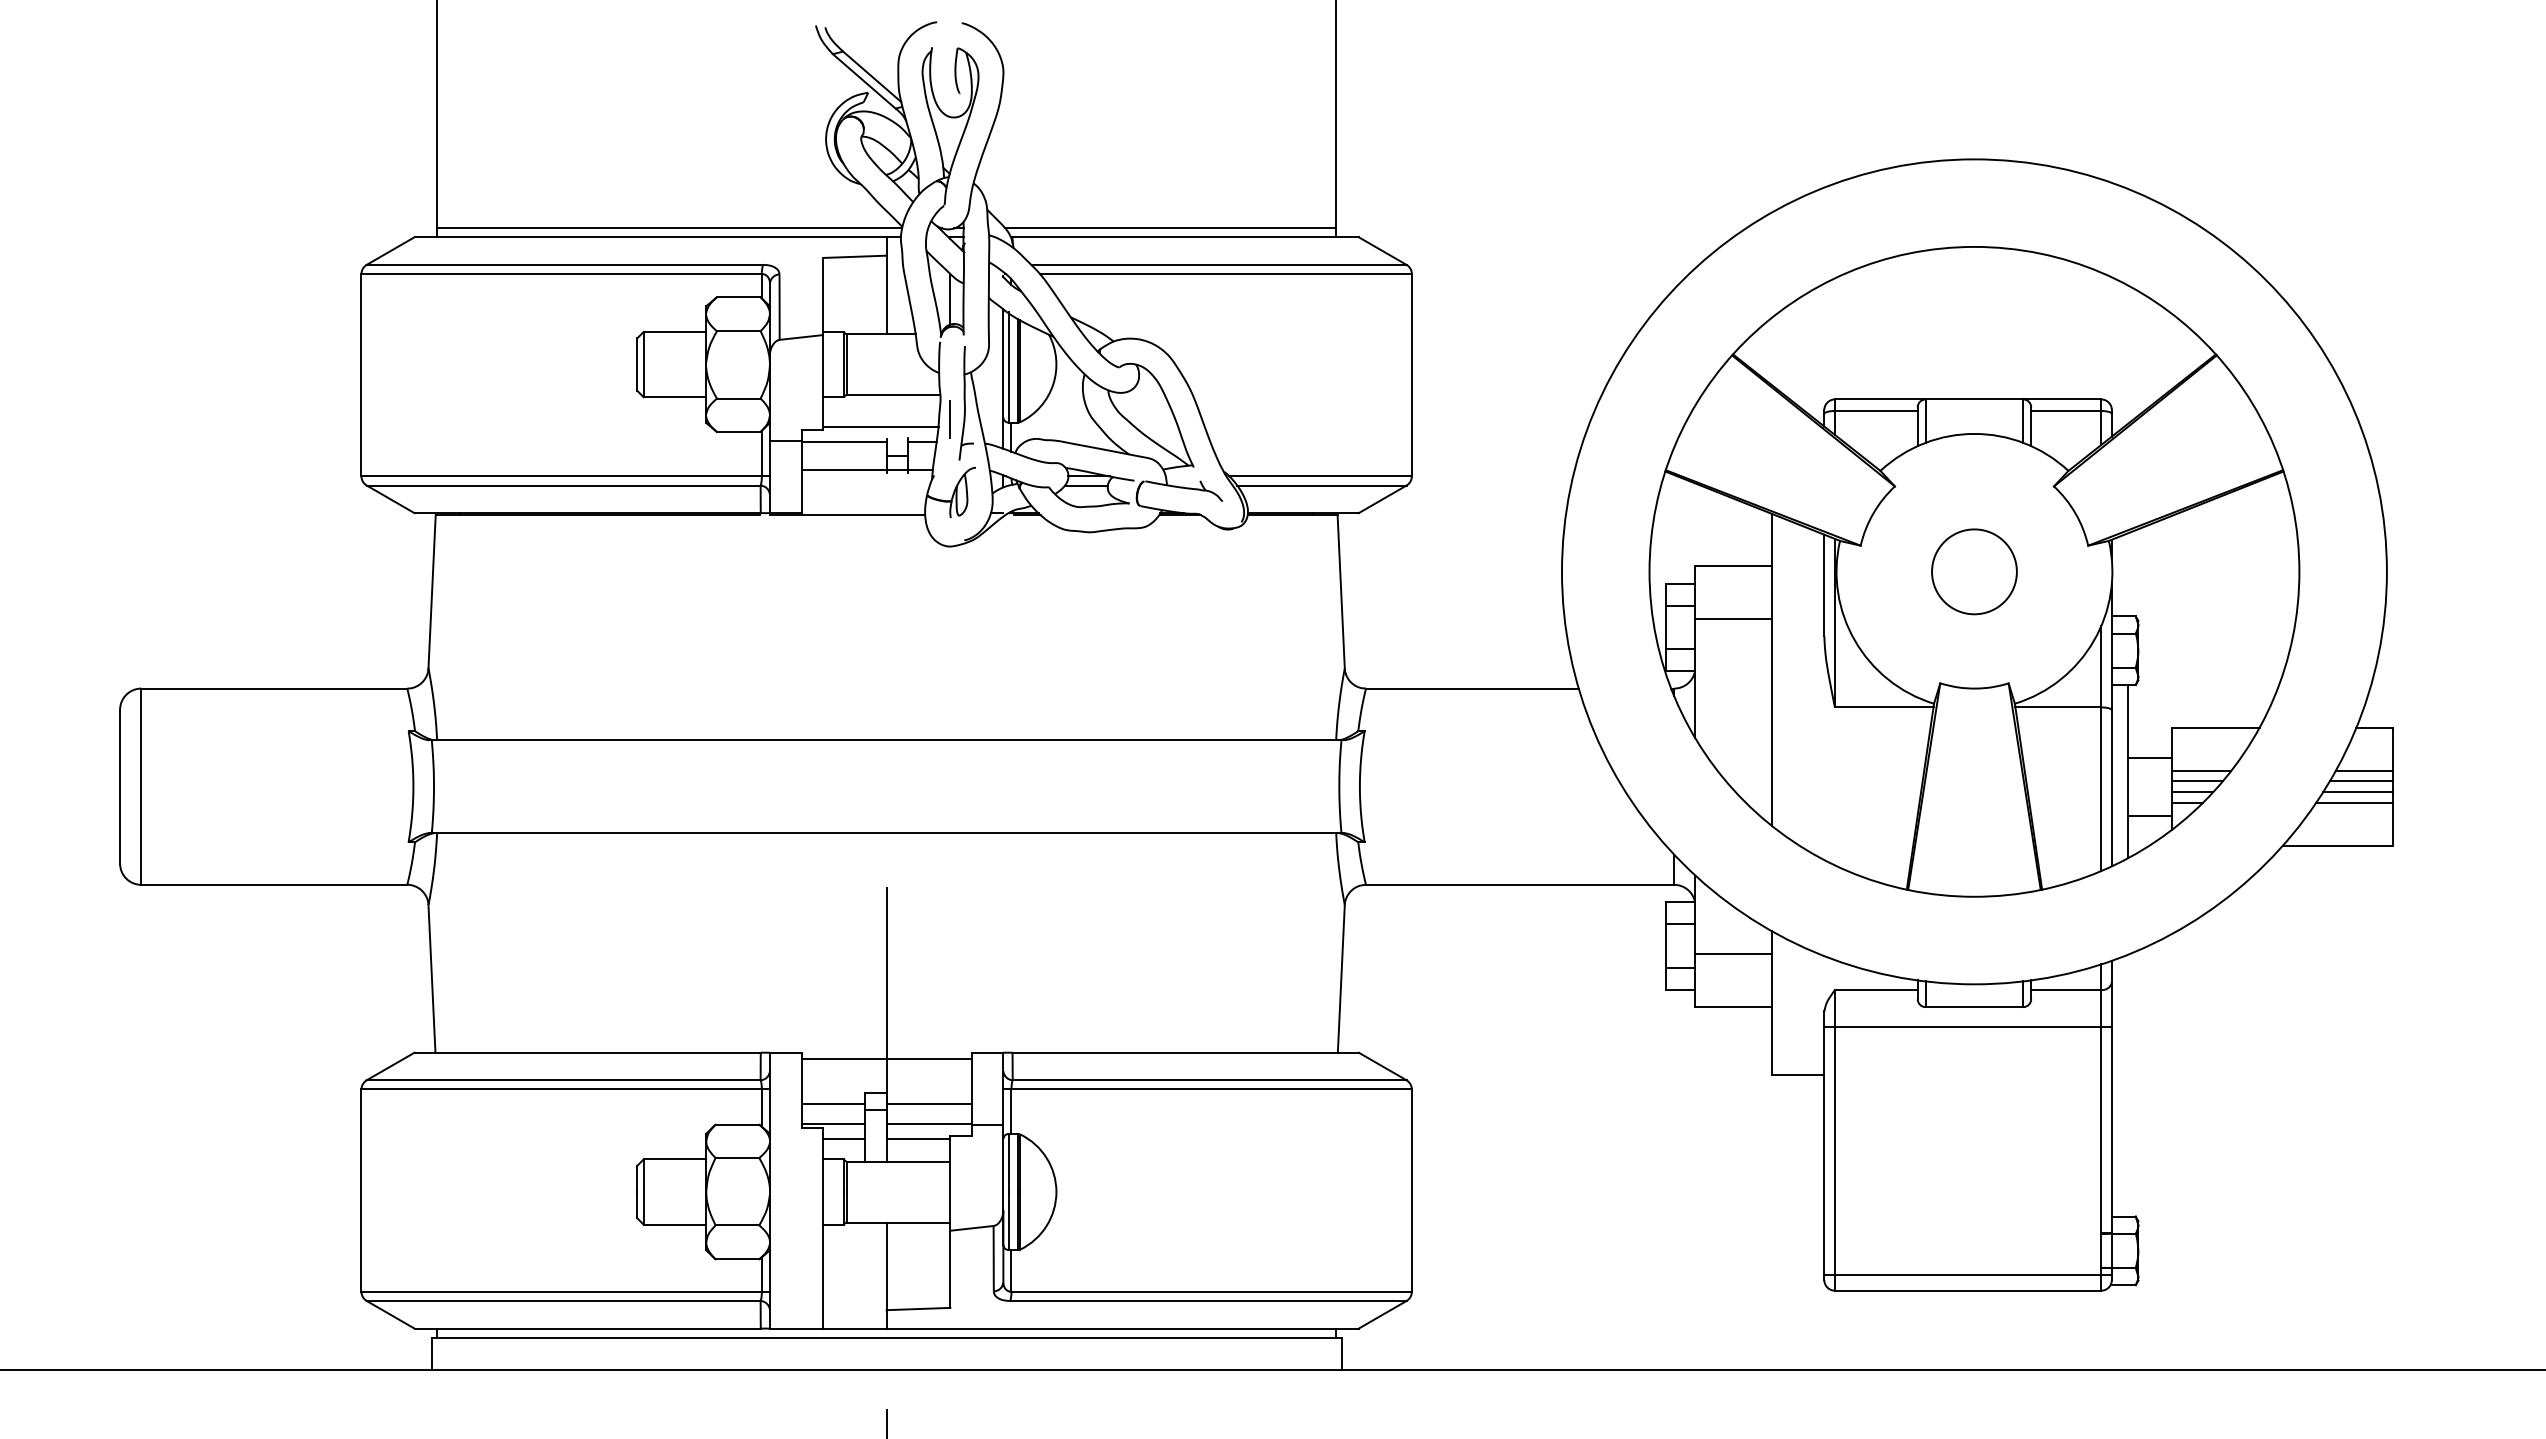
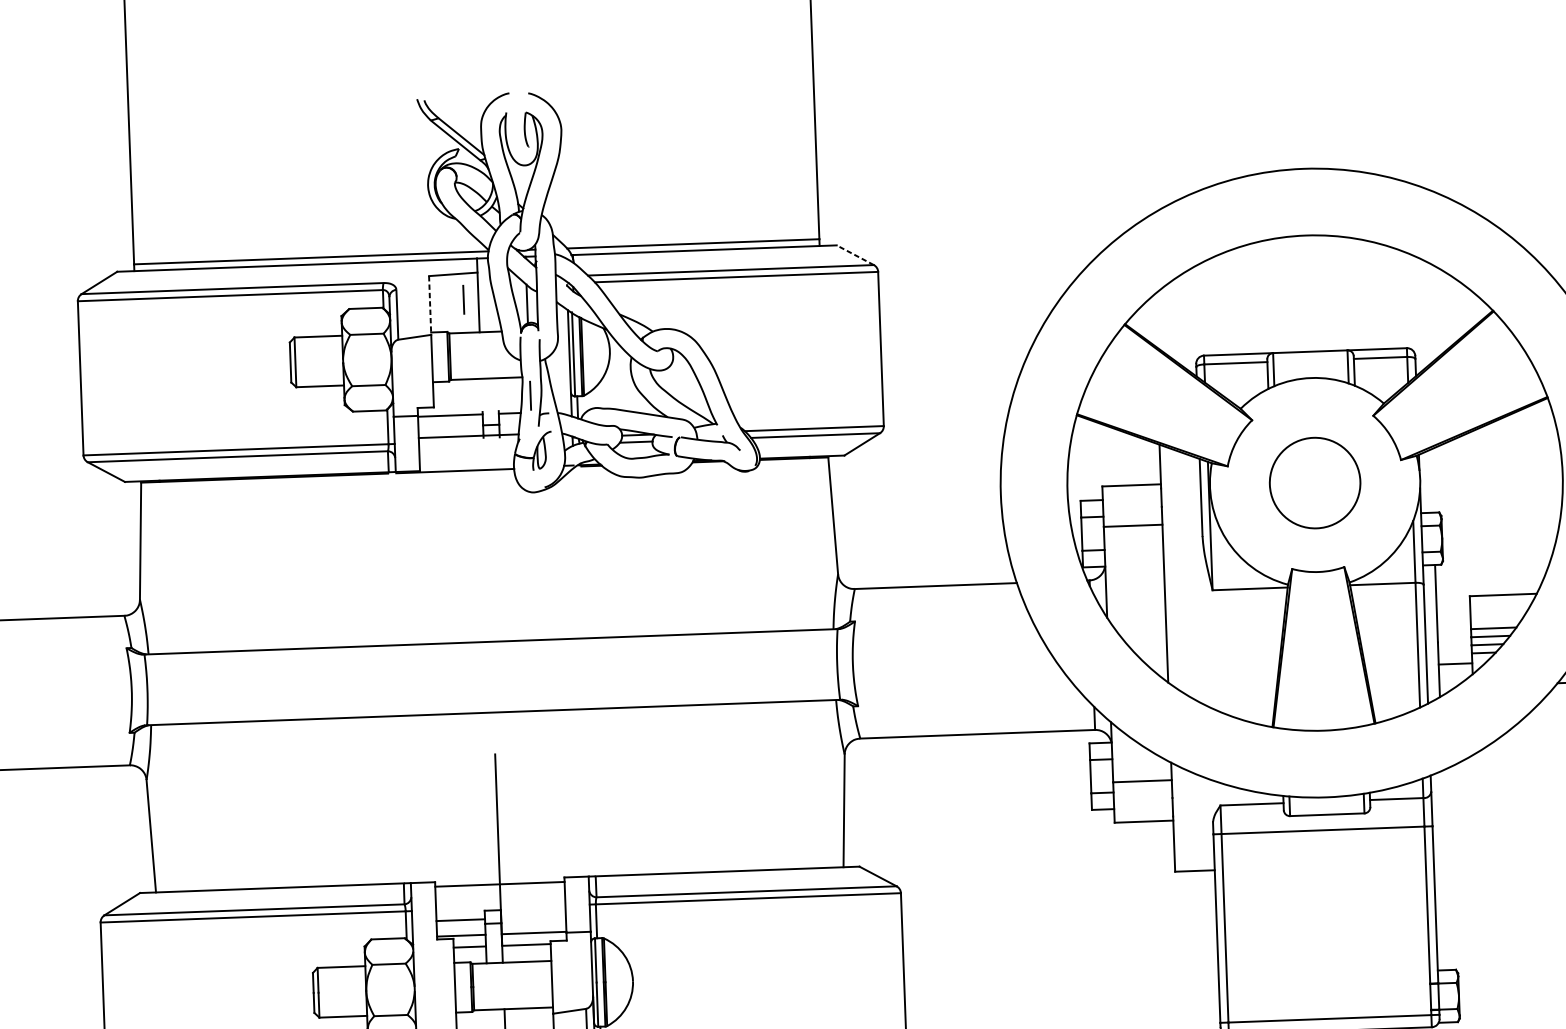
line: (1382, 251) -> (855, 255), solid -> dashed
line: (866, 290) -> (463, 299), added
line: (823, 296) -> (430, 305), solid -> dashed
line: (880, 426) -> (477, 402), removed
circle: (1974, 571) -> (1315, 482), size x1.4
line: (2149, 757) -> (1453, 619), removed
line: (928, 1103) -> (533, 917), removed

